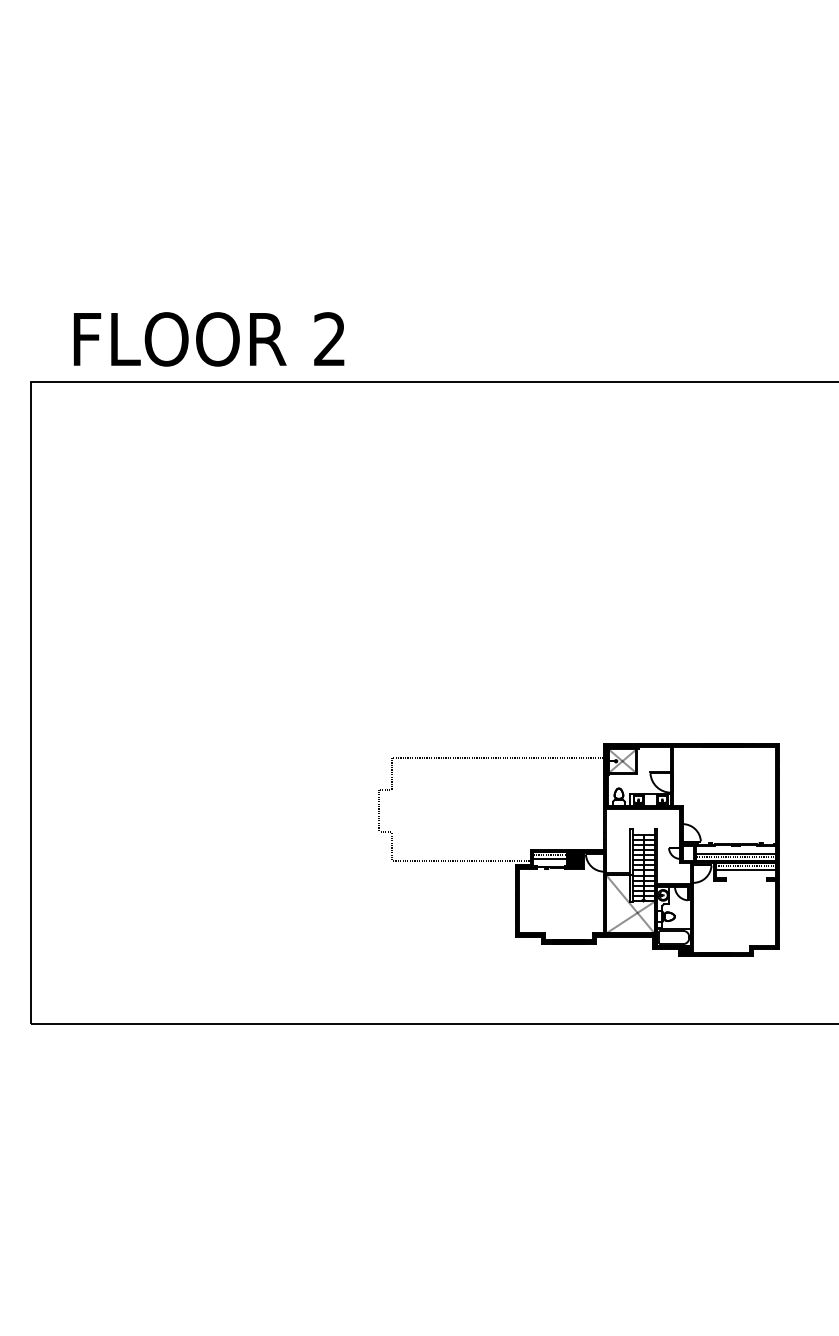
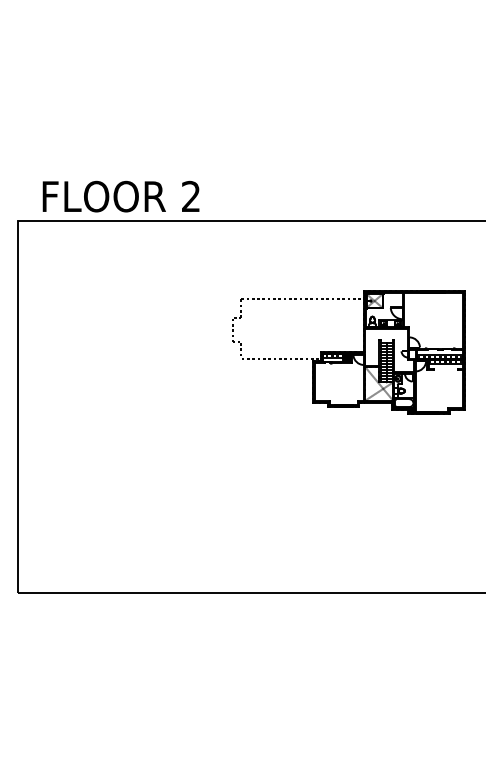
part: (577, 850) -> (348, 352), moved

